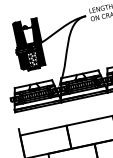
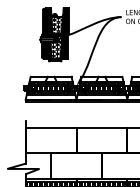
hatch: (29, 35) -> (57, 24), added

